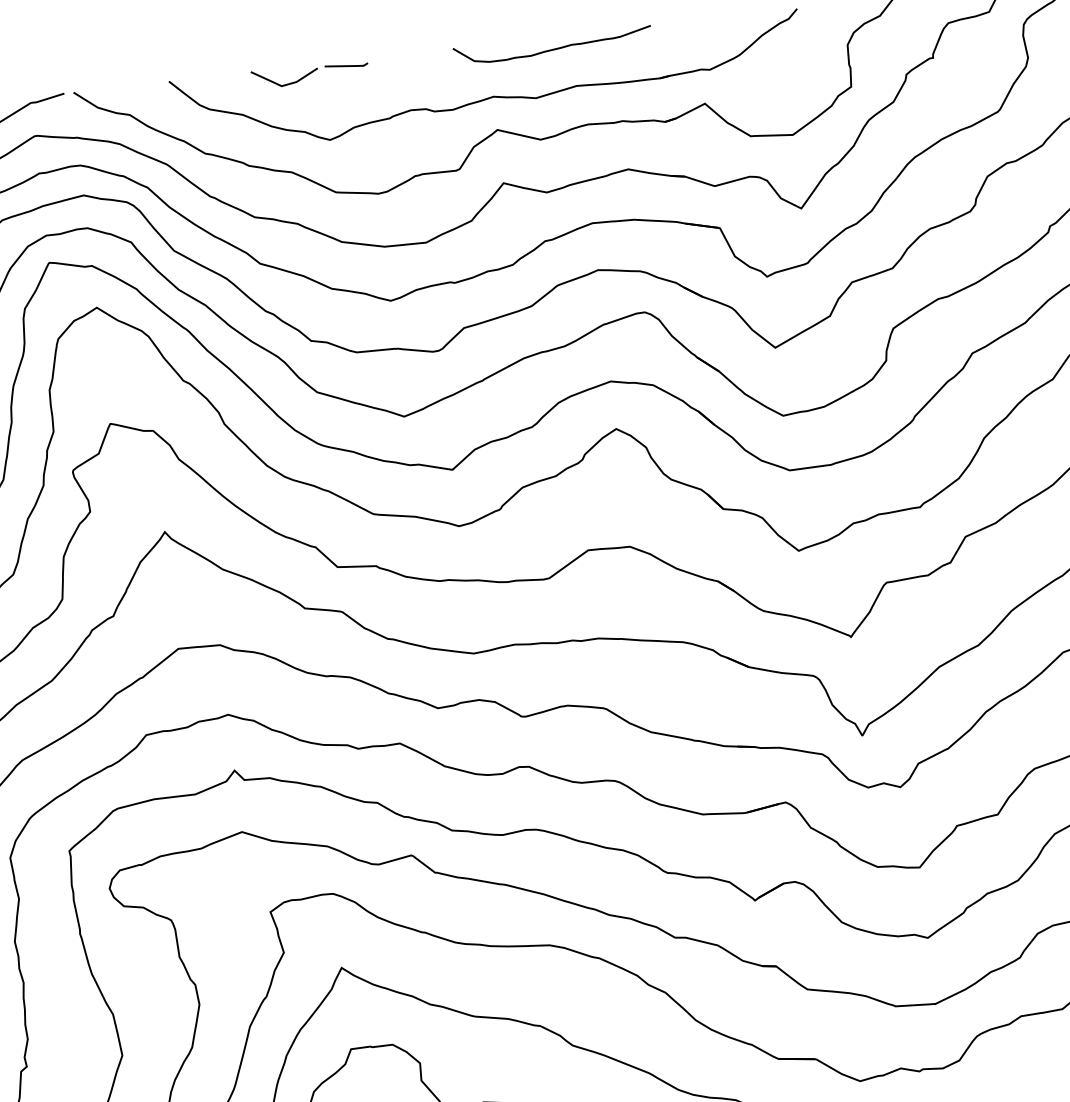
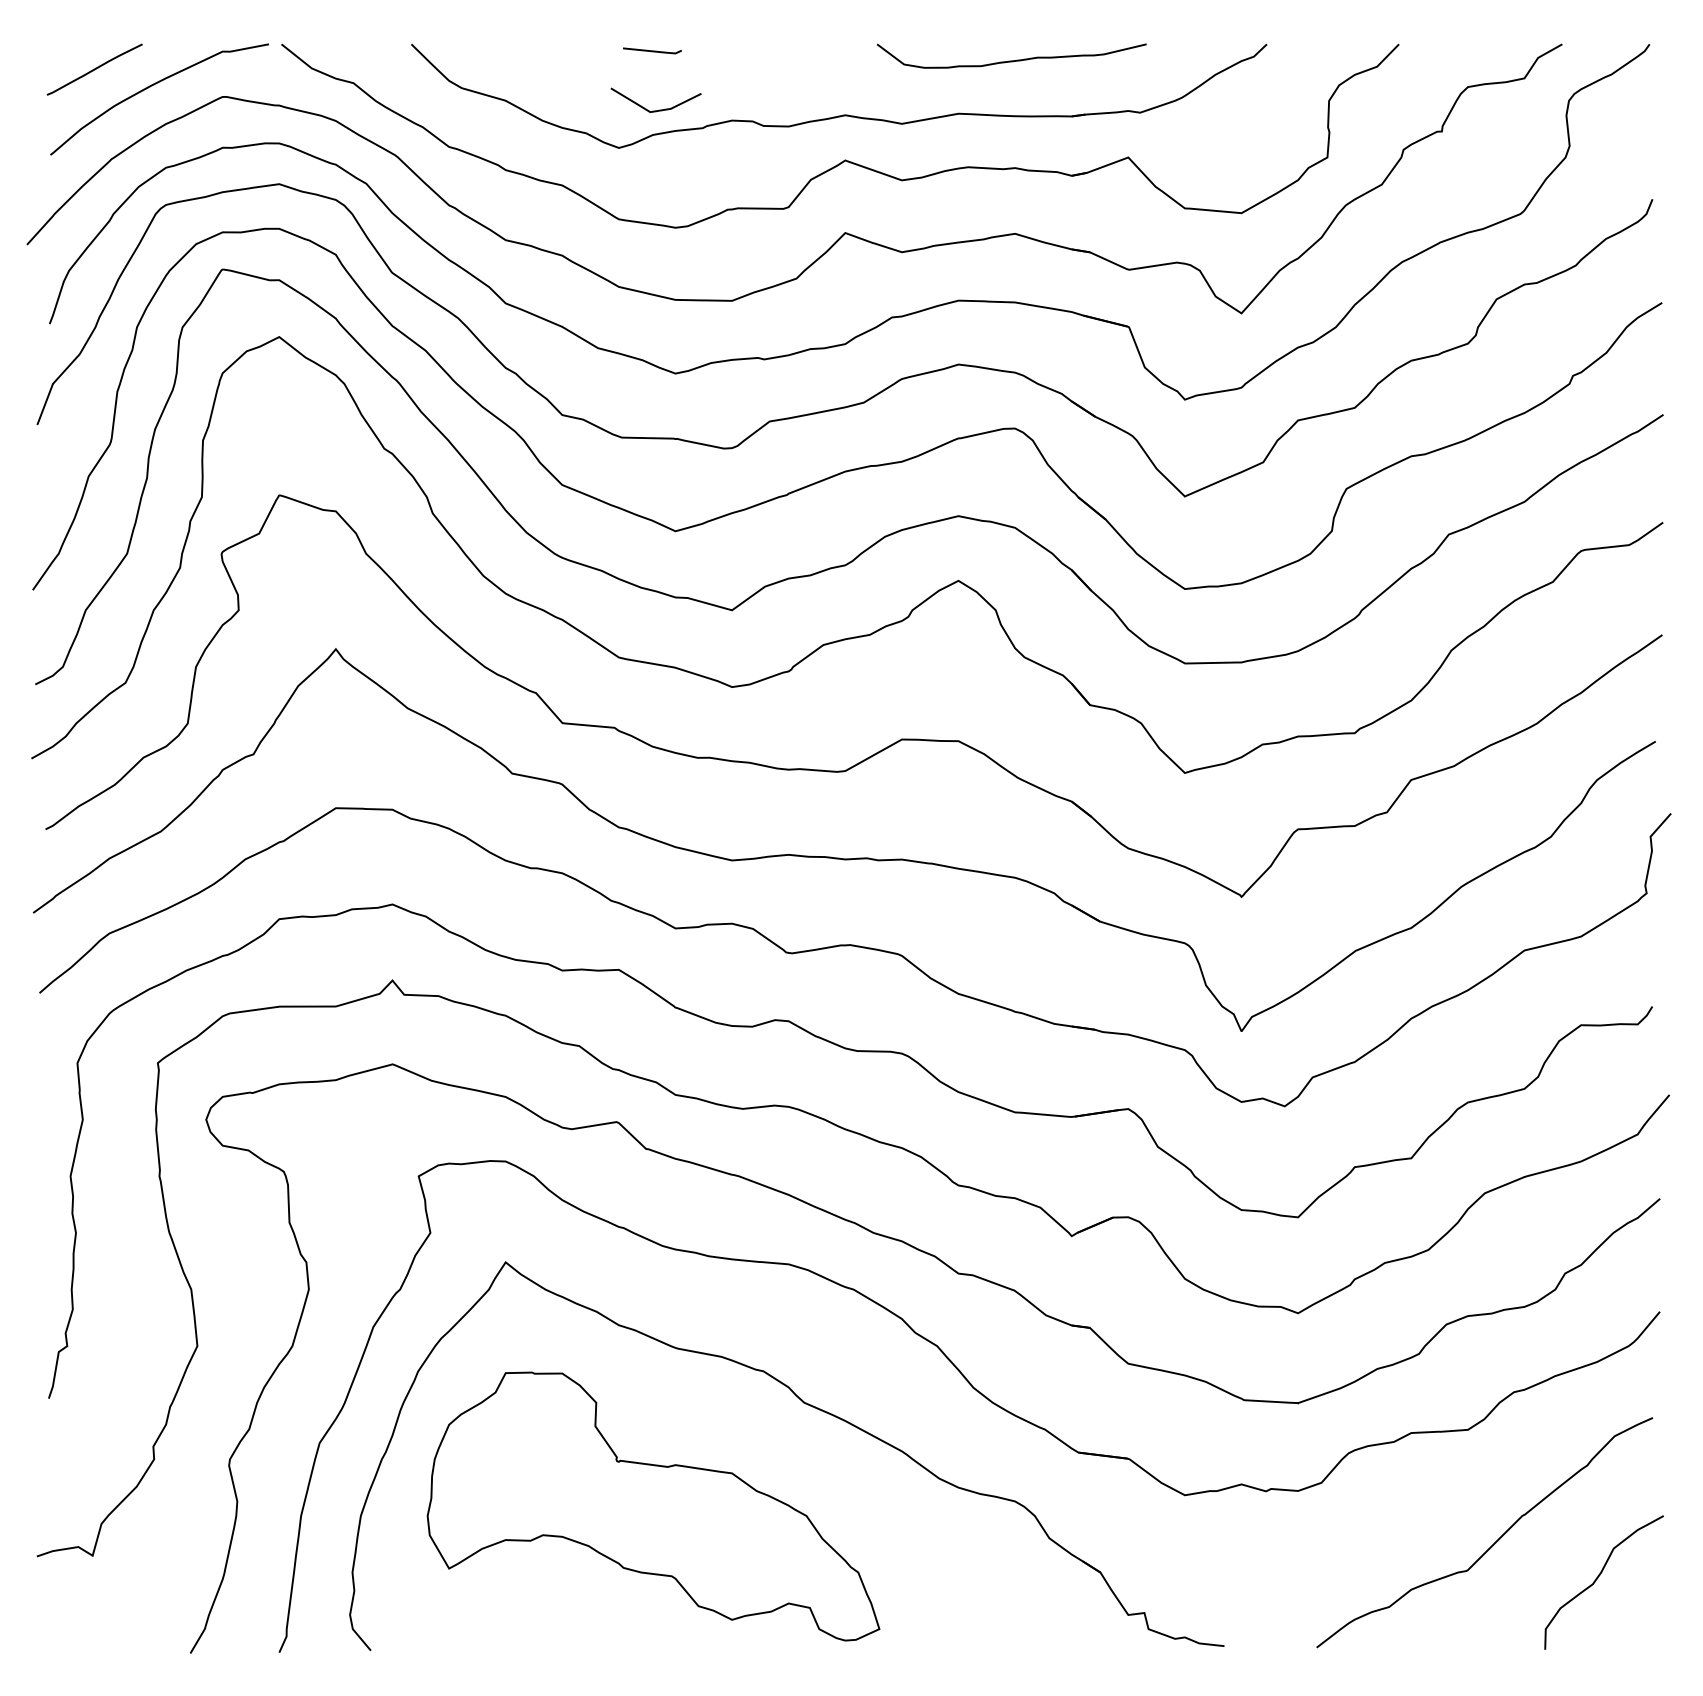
curve: (552, 49) -> (1011, 60), moved
line: (287, 83) -> (658, 109), moved

